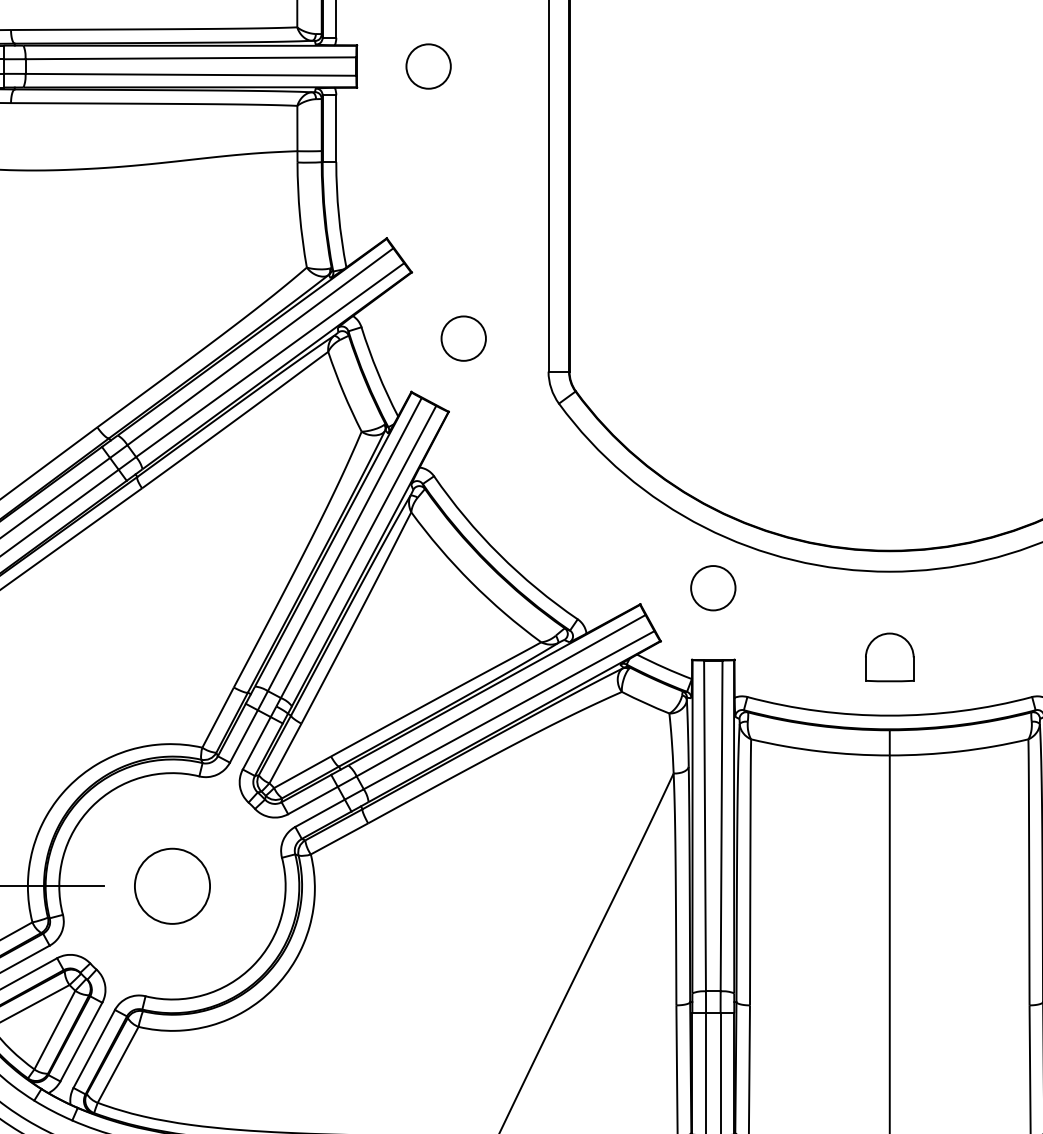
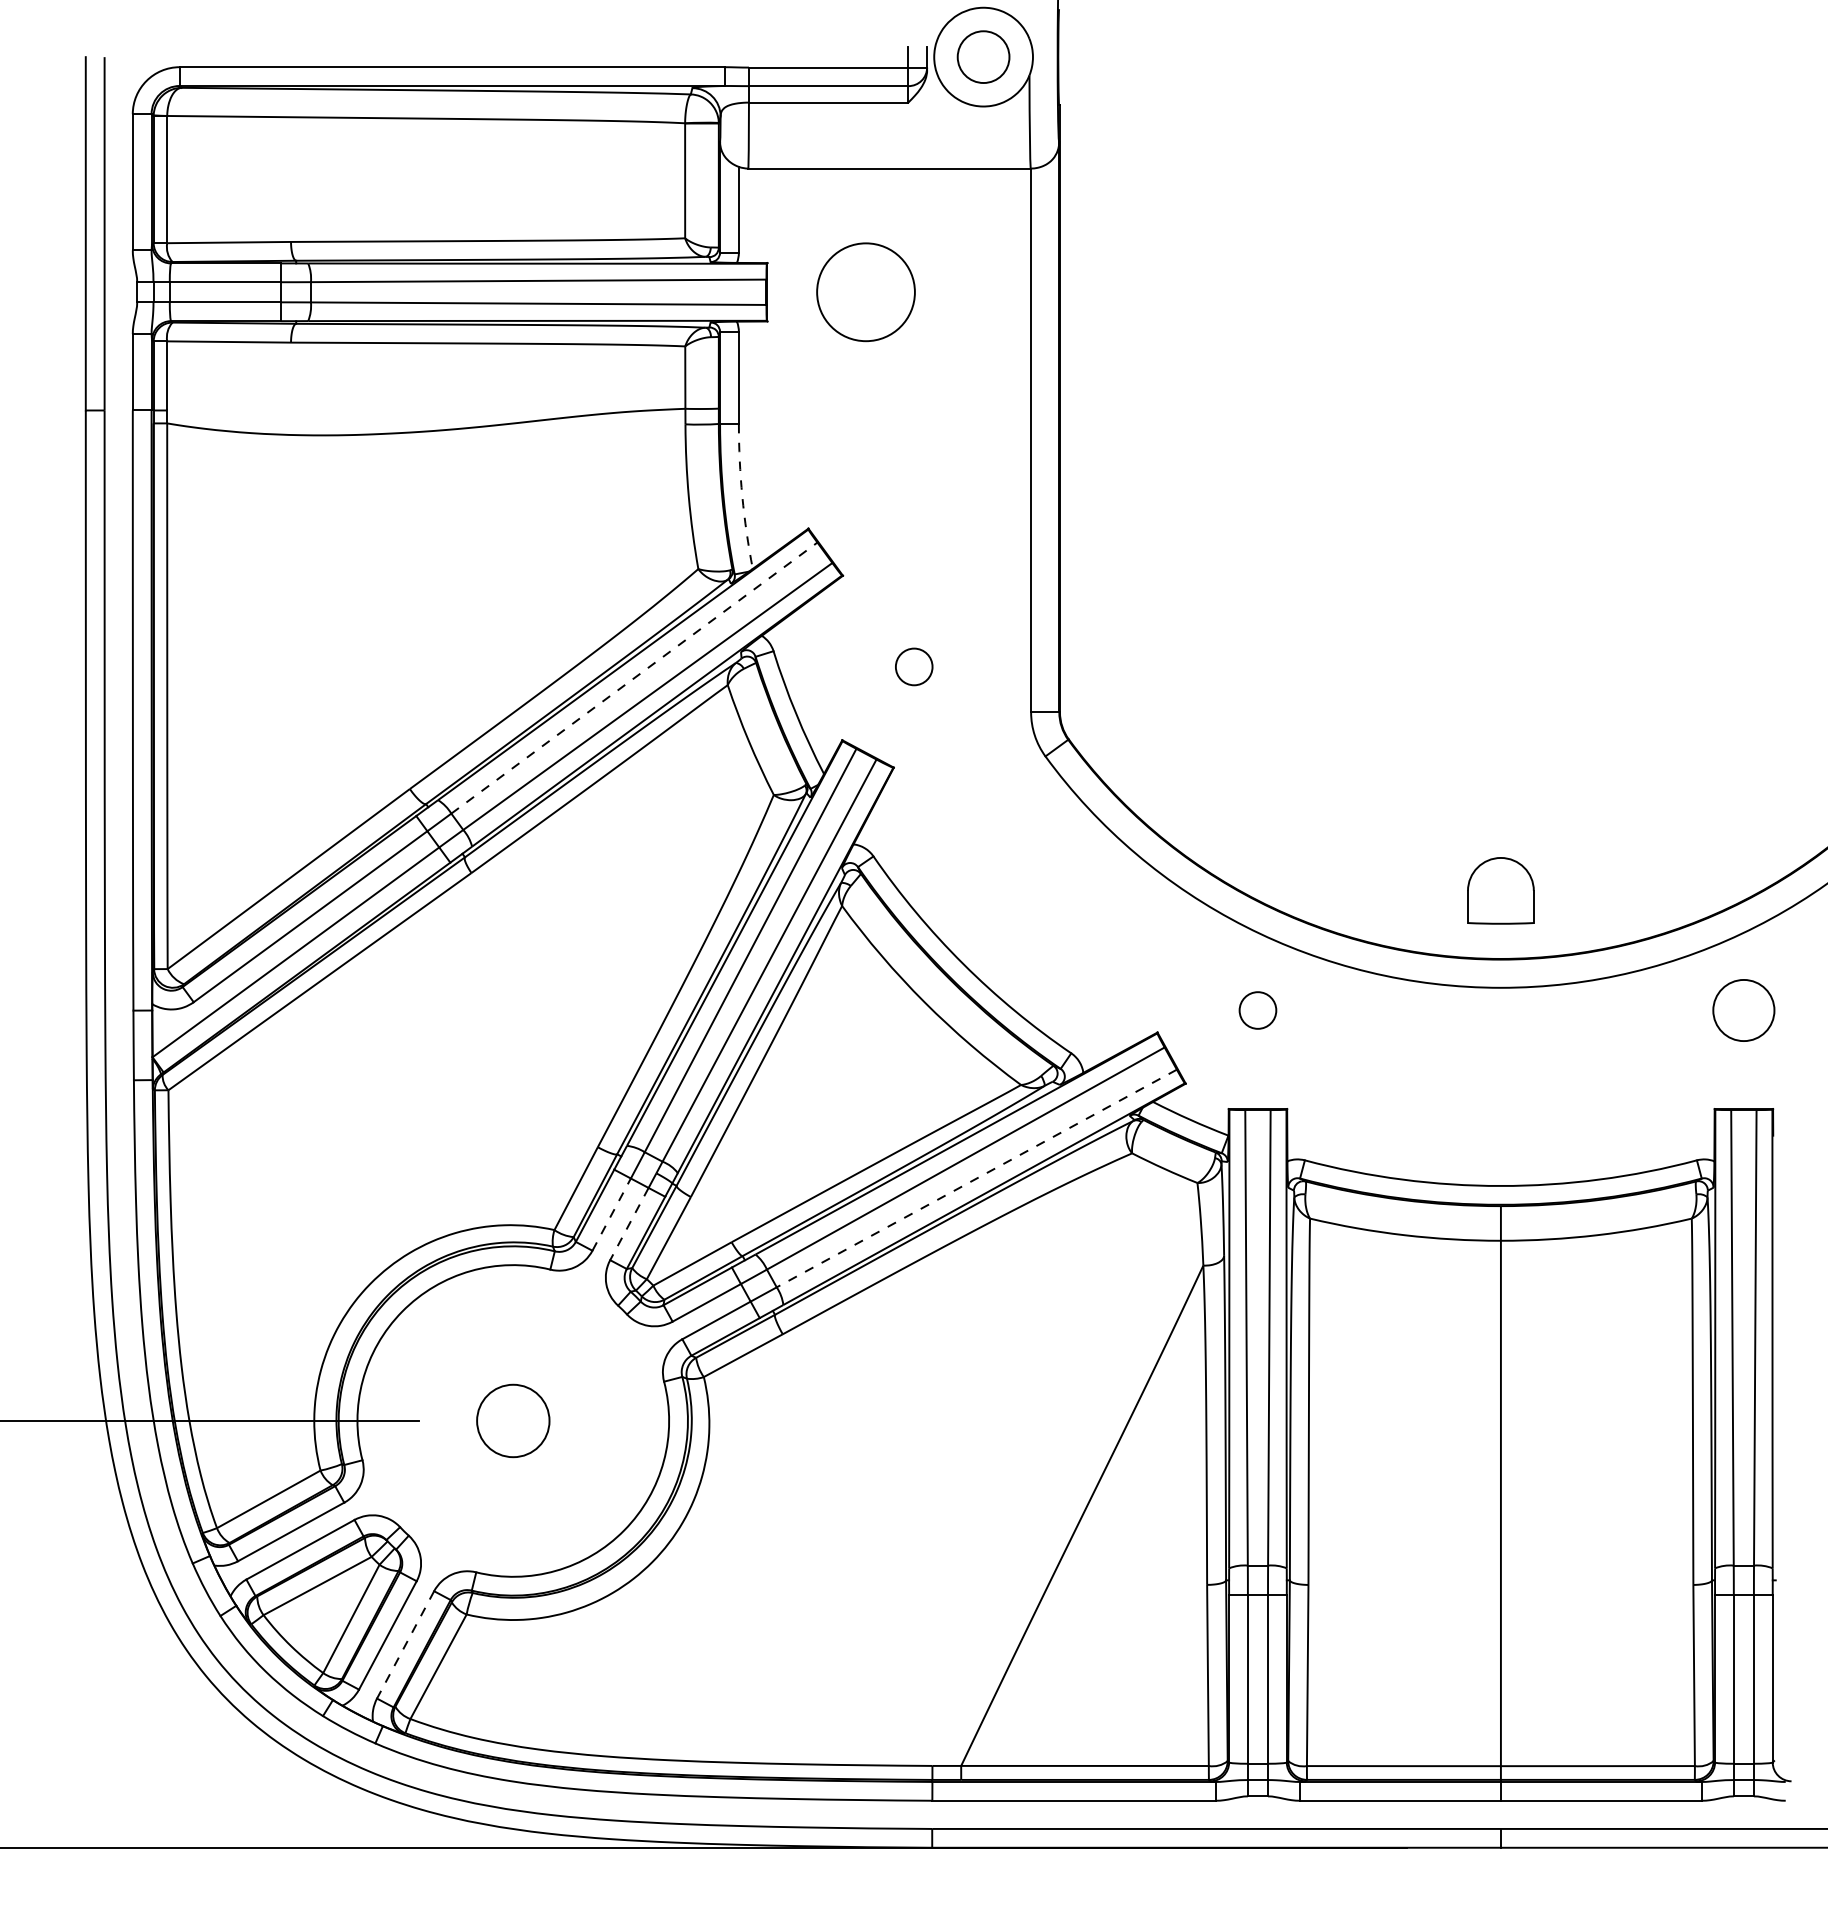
circle: (428, 65) -> (865, 291), size x1.6
arc: (338, 214) -> (742, 496), solid -> dashed
circle: (463, 338) -> (913, 666), size x0.6
line: (260, 347) -> (634, 678), solid -> dashed
circle: (712, 588) -> (1257, 1010), size x0.6
part: (889, 657) -> (1500, 890), moved
line: (508, 710) -> (976, 1178), solid -> dashed
line: (243, 736) -> (611, 1214), solid -> dashed
line: (256, 743) -> (629, 1224), solid -> dashed
circle: (172, 885) -> (513, 1420), size x0.7
line: (94, 1048) -> (405, 1644), solid -> dashed

